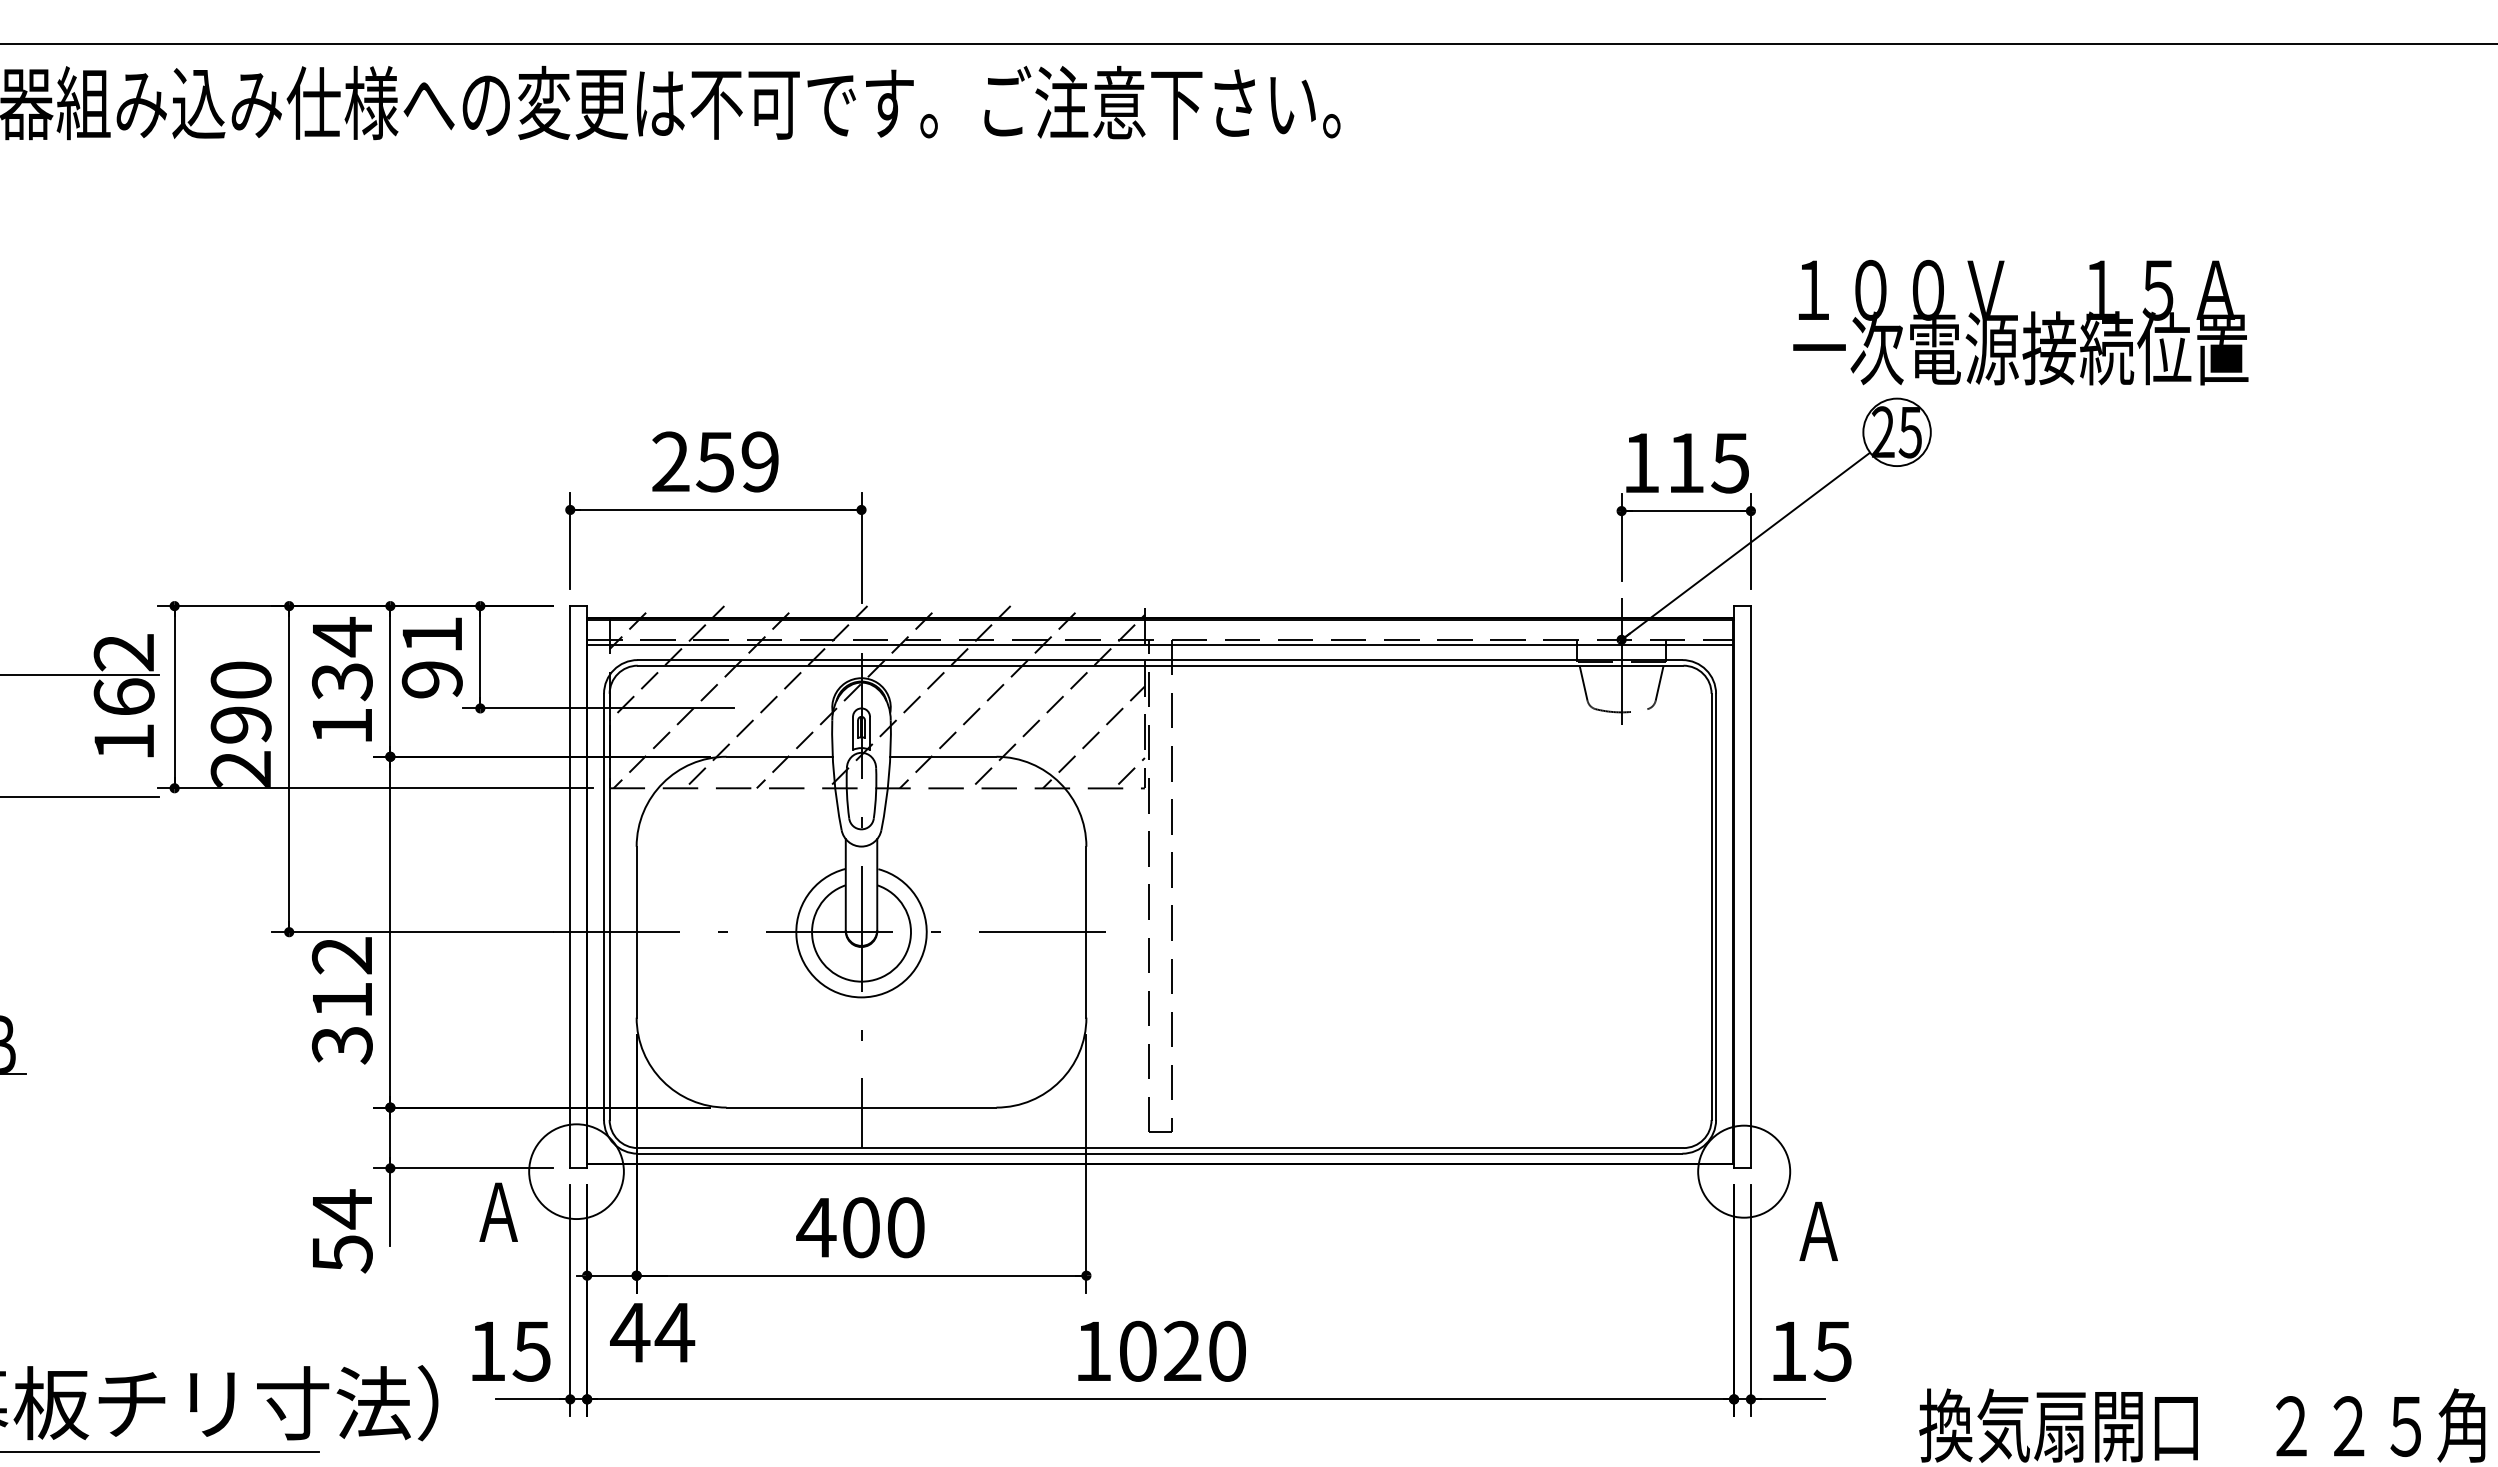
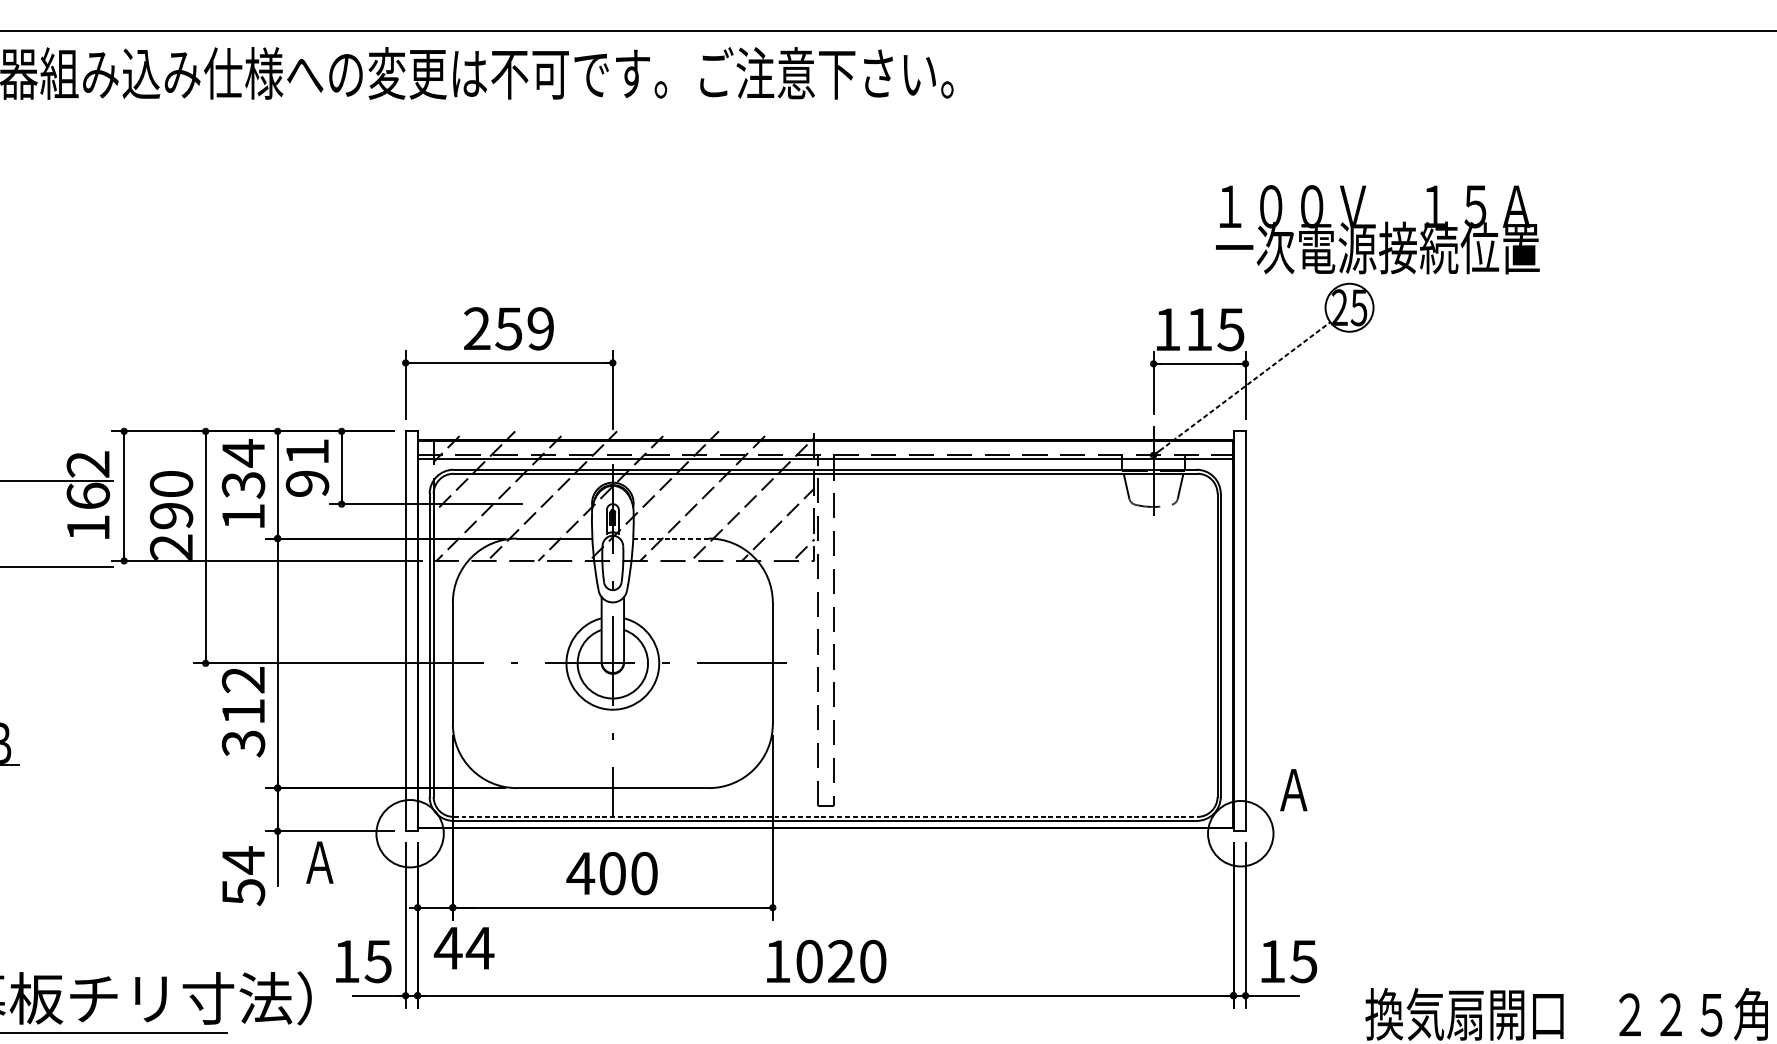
text: (2020, 322) -> (1377, 229), moved
line: (1745, 546) -> (1241, 388), solid -> dashed
line: (943, 756) -> (671, 538), solid -> dashed
line: (1160, 1148) -> (825, 817), solid -> dashed
text: (498, 1211) -> (319, 862), moved
text: (1818, 1231) -> (1293, 790), moved

